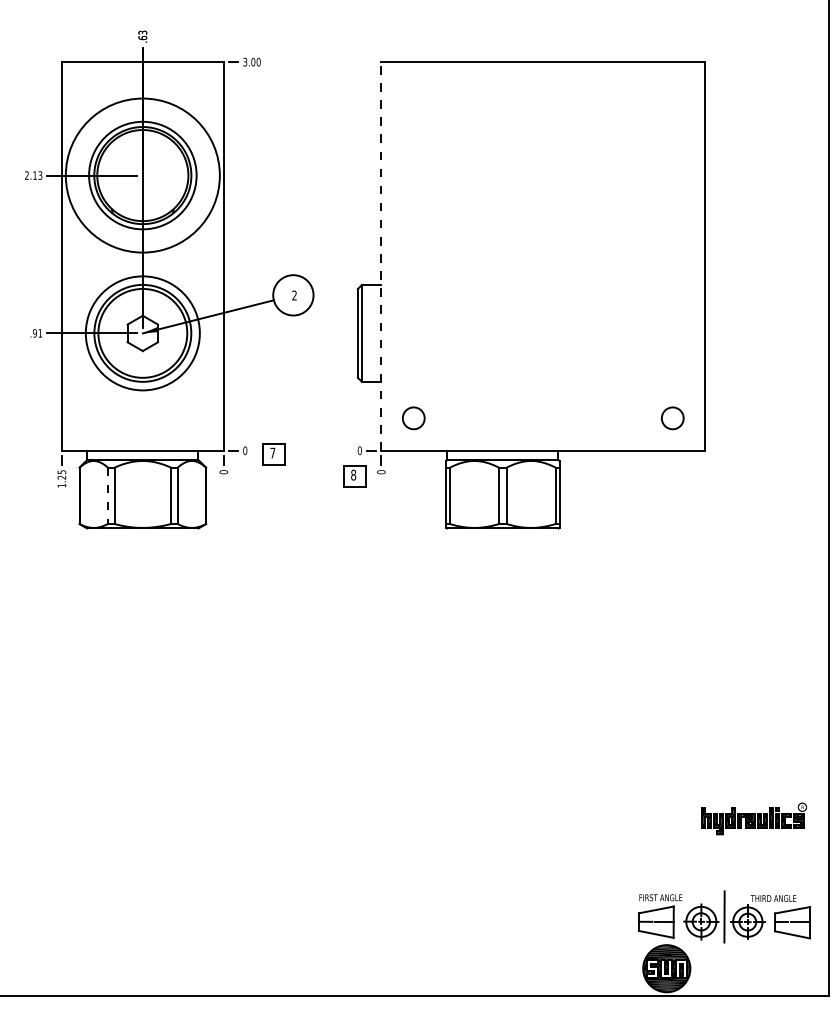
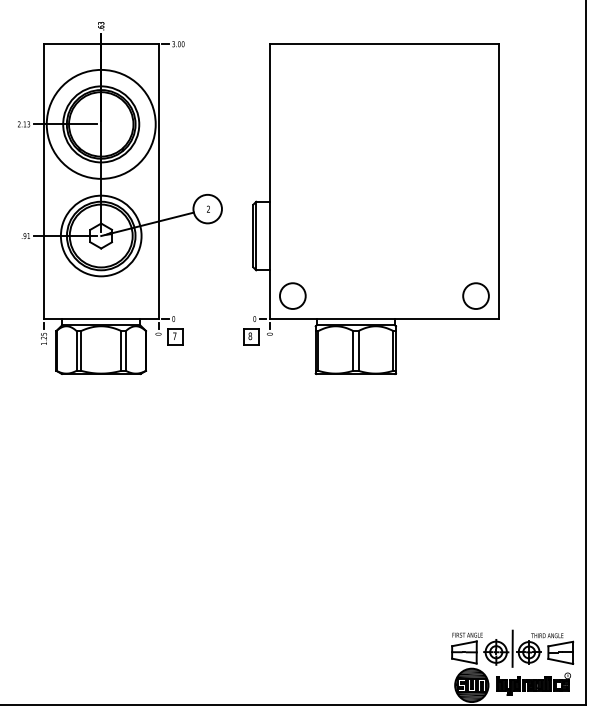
line: (381, 256) -> (270, 181), dashed -> solid
circle: (413, 418) -> (292, 296), size x1.67
circle: (672, 418) -> (475, 296), size x1.67
part: (273, 454) -> (175, 337), moved
line: (107, 496) -> (76, 351), dashed -> solid
part: (754, 818) -> (533, 683), moved

